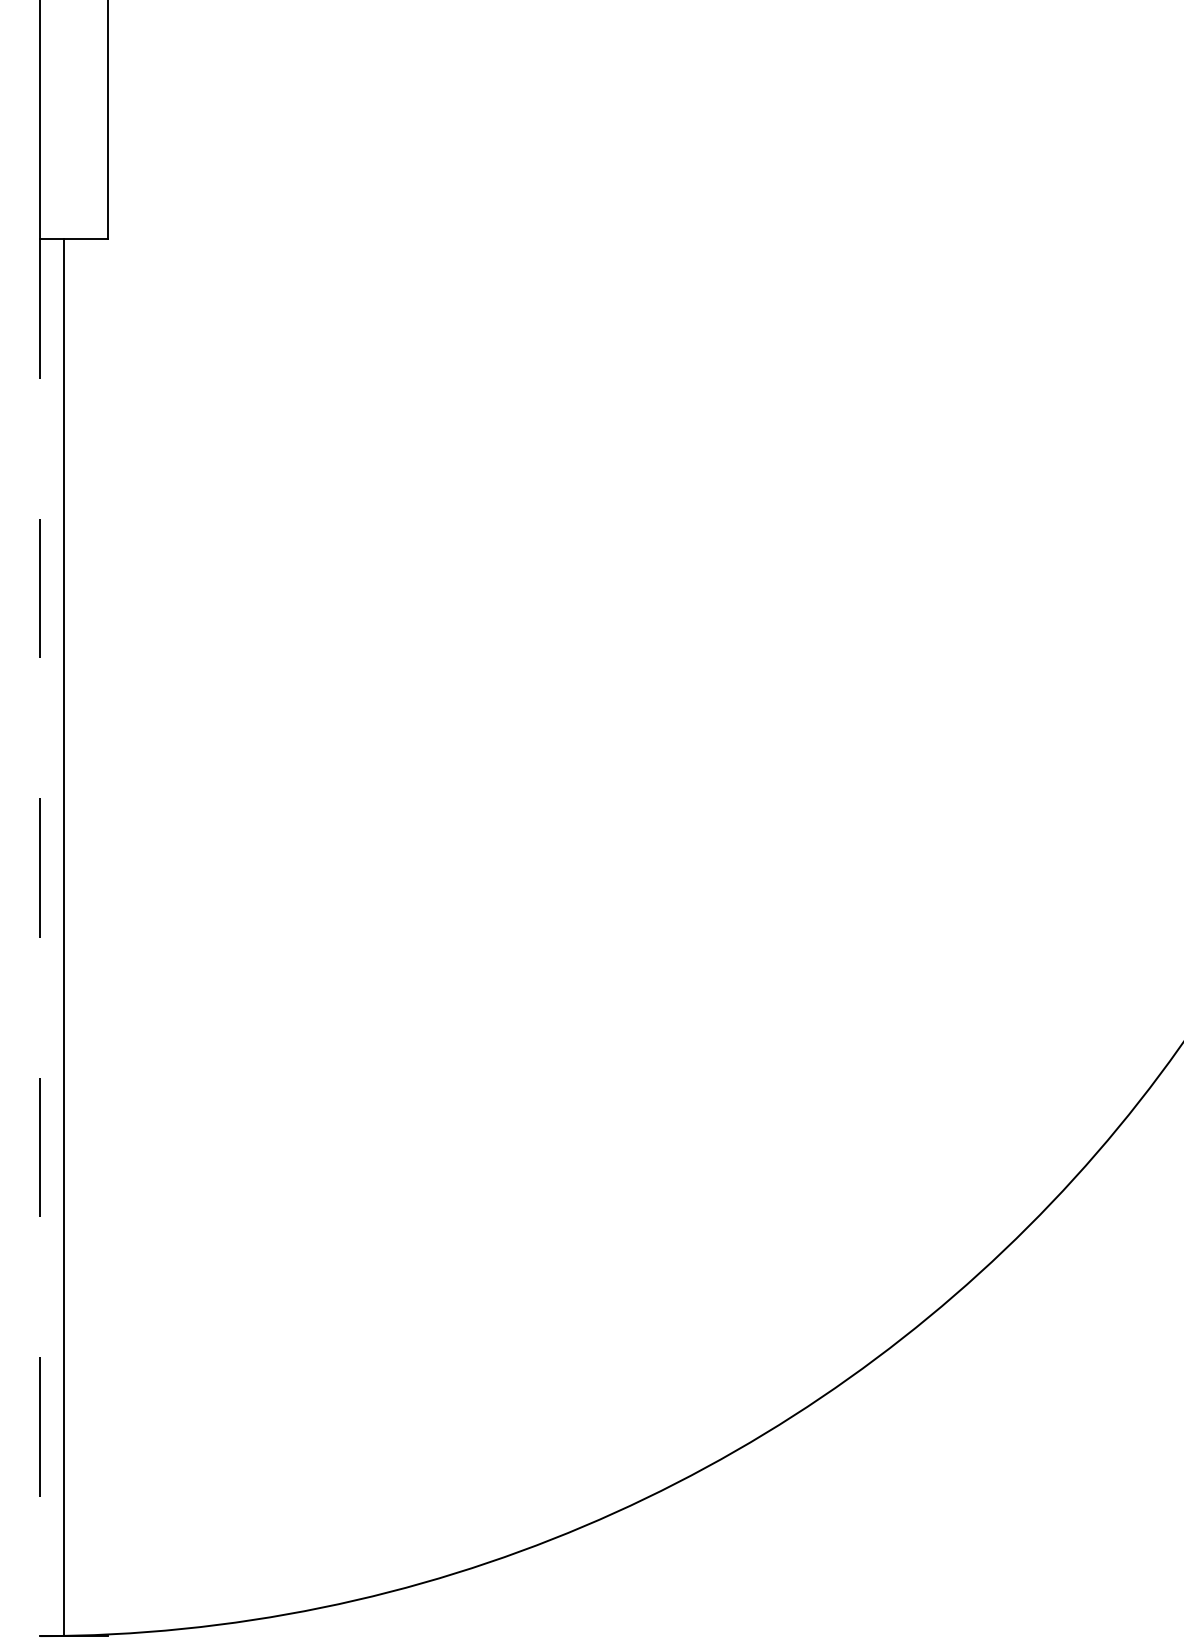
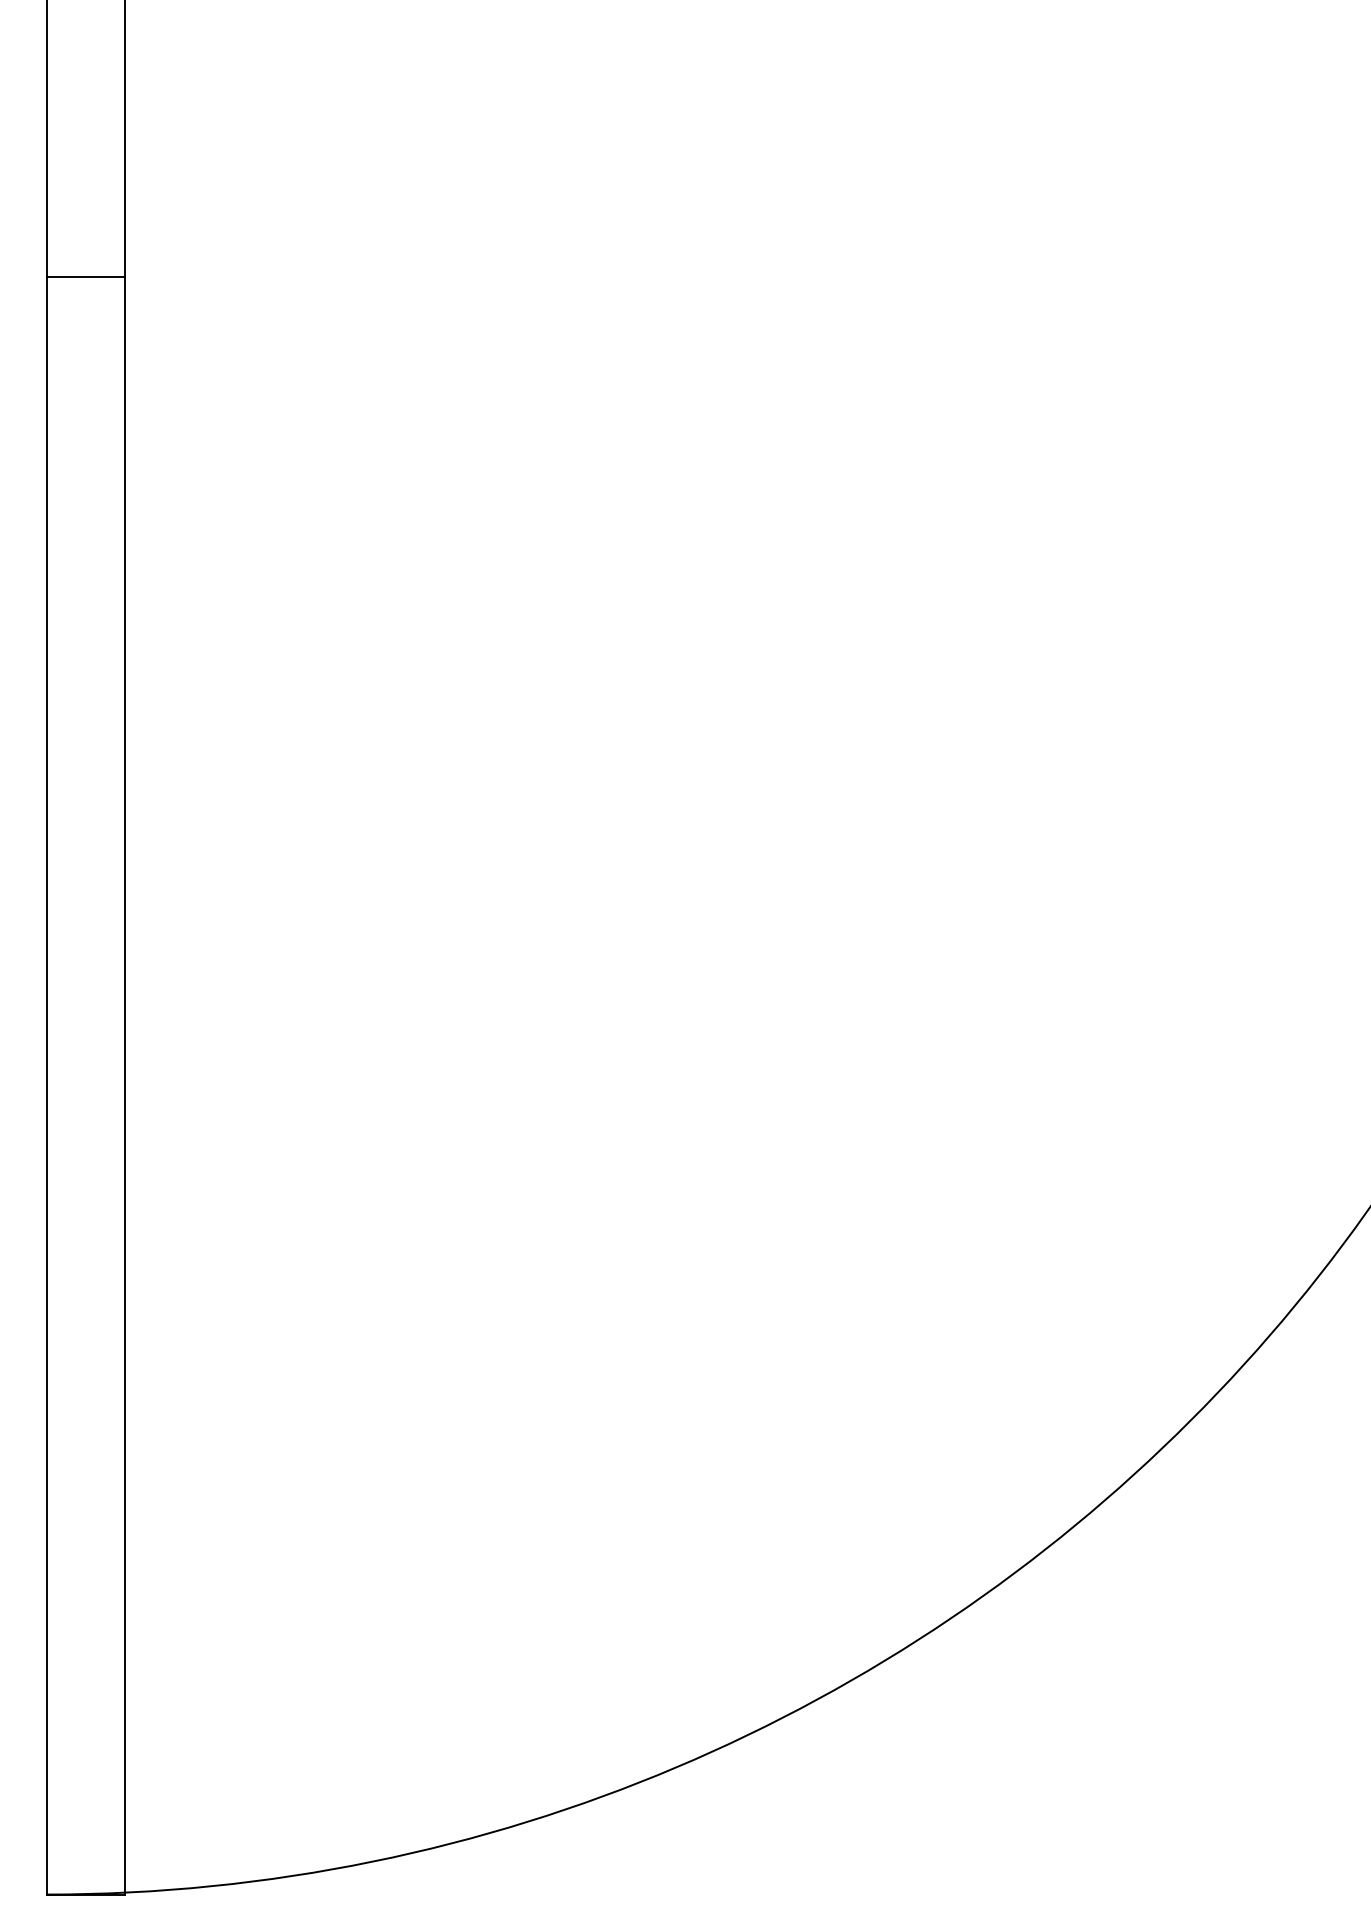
line: (40, 937) -> (46, 1085), dashed -> solid
line: (64, 937) -> (125, 1085), moved

